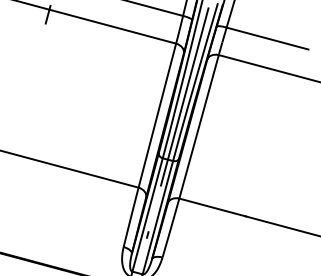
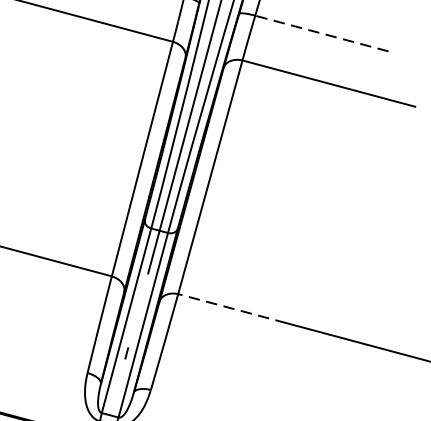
line: (267, 38) -> (321, 33), solid -> dashed
line: (212, 207) -> (232, 308), solid -> dashed

